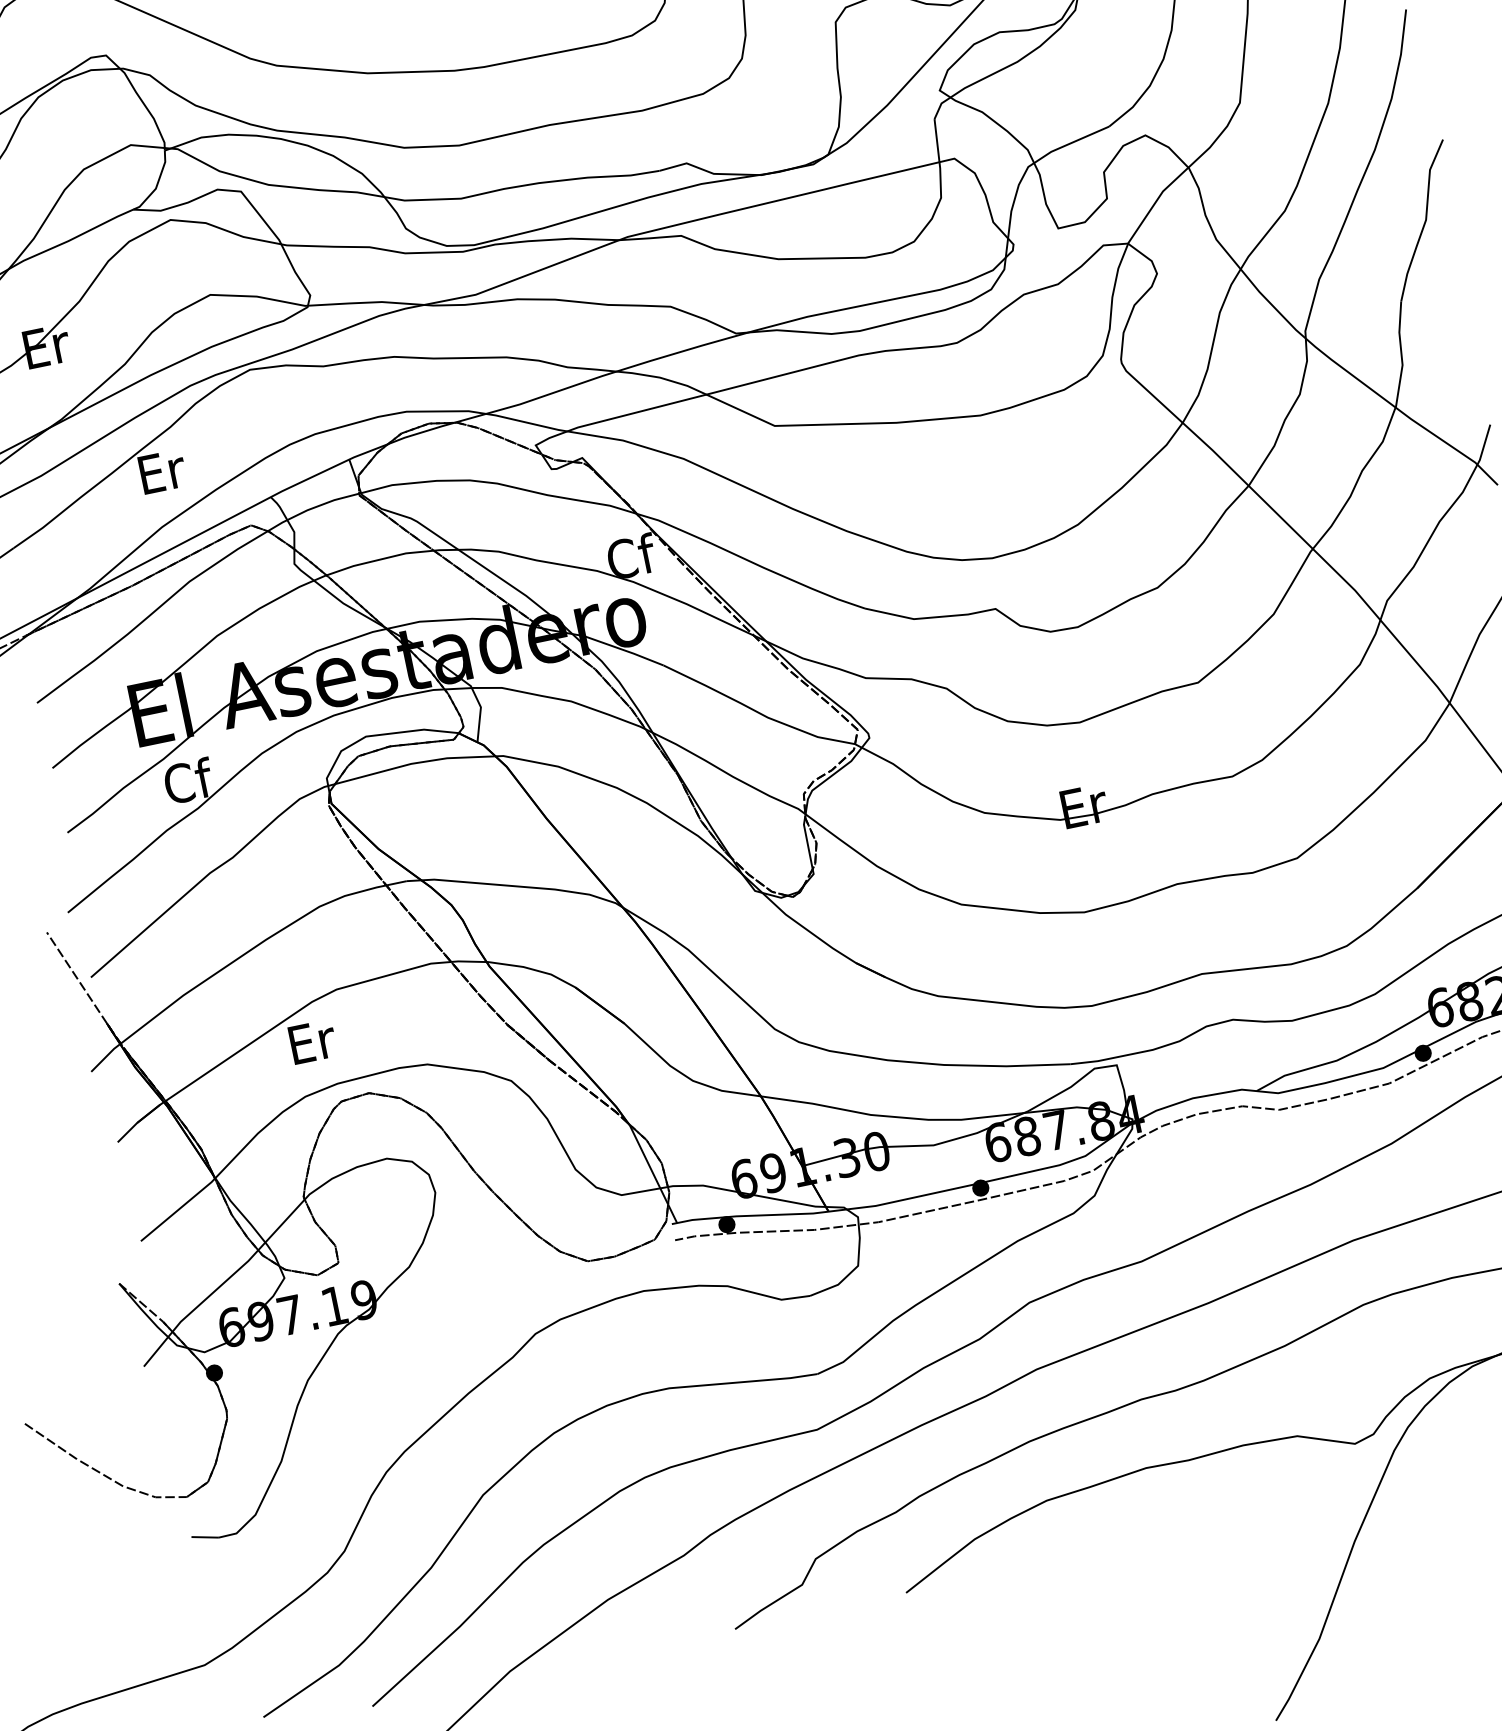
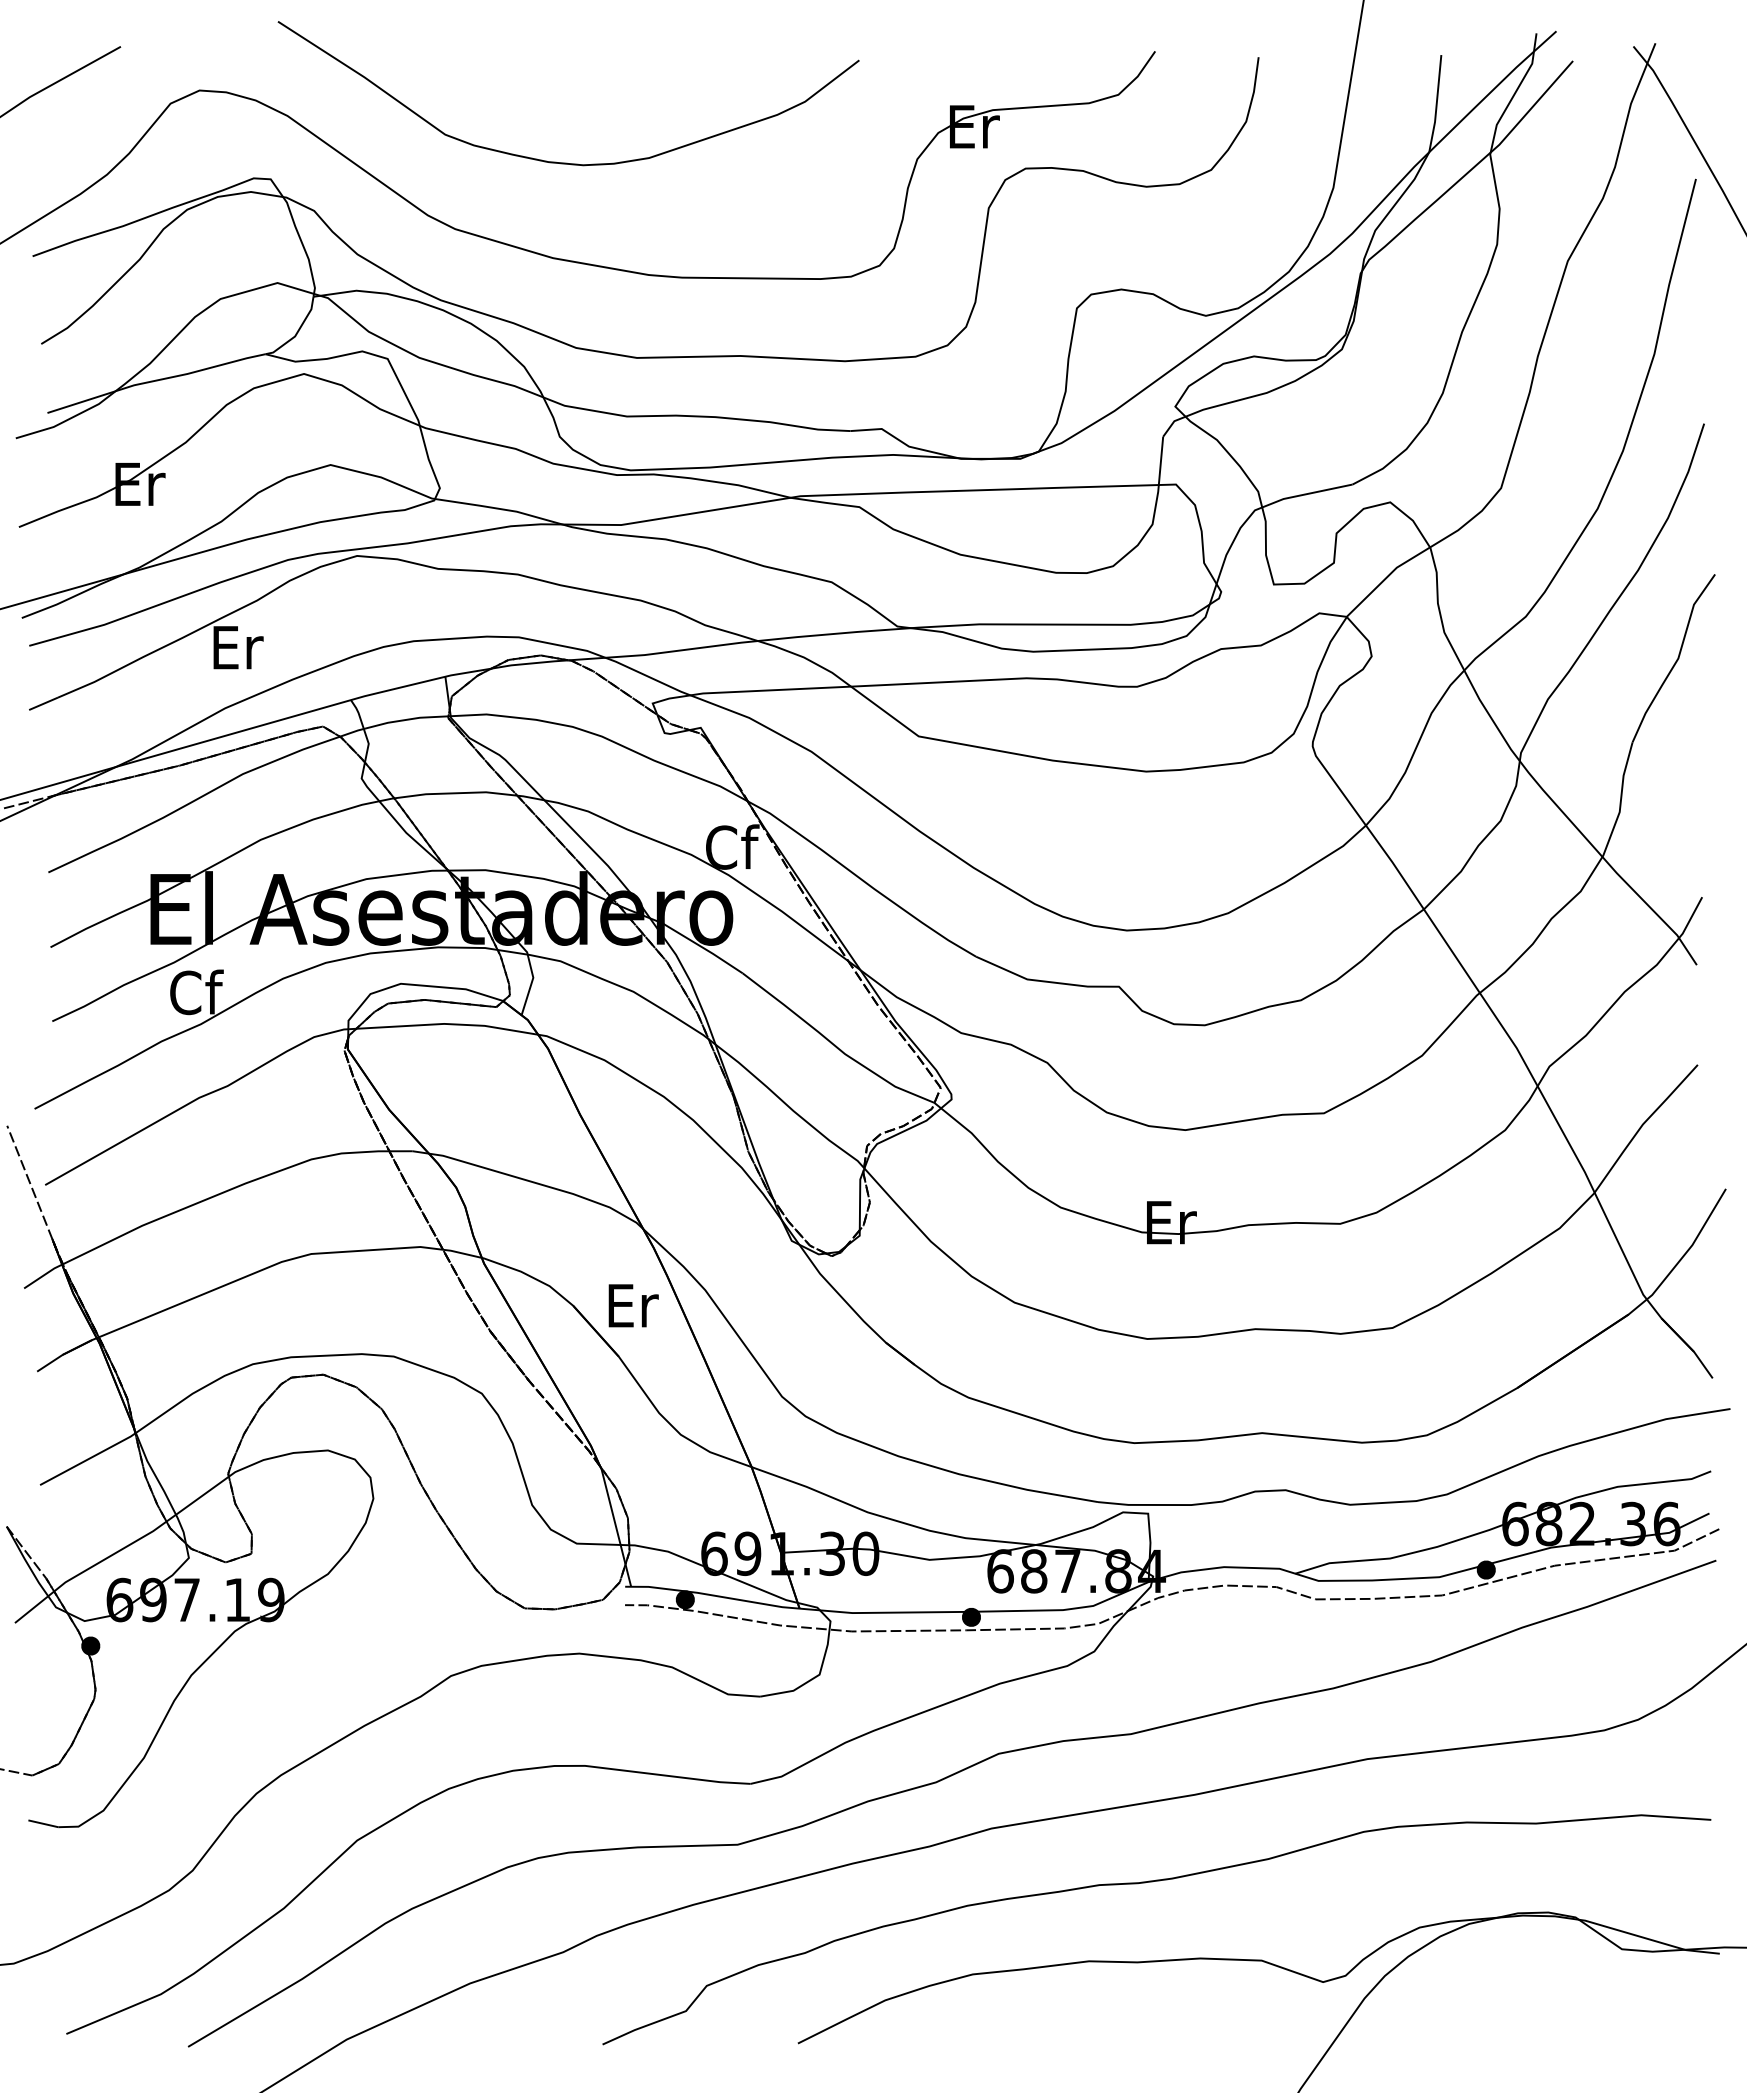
text: (312, 1041) -> (633, 1305), moved

